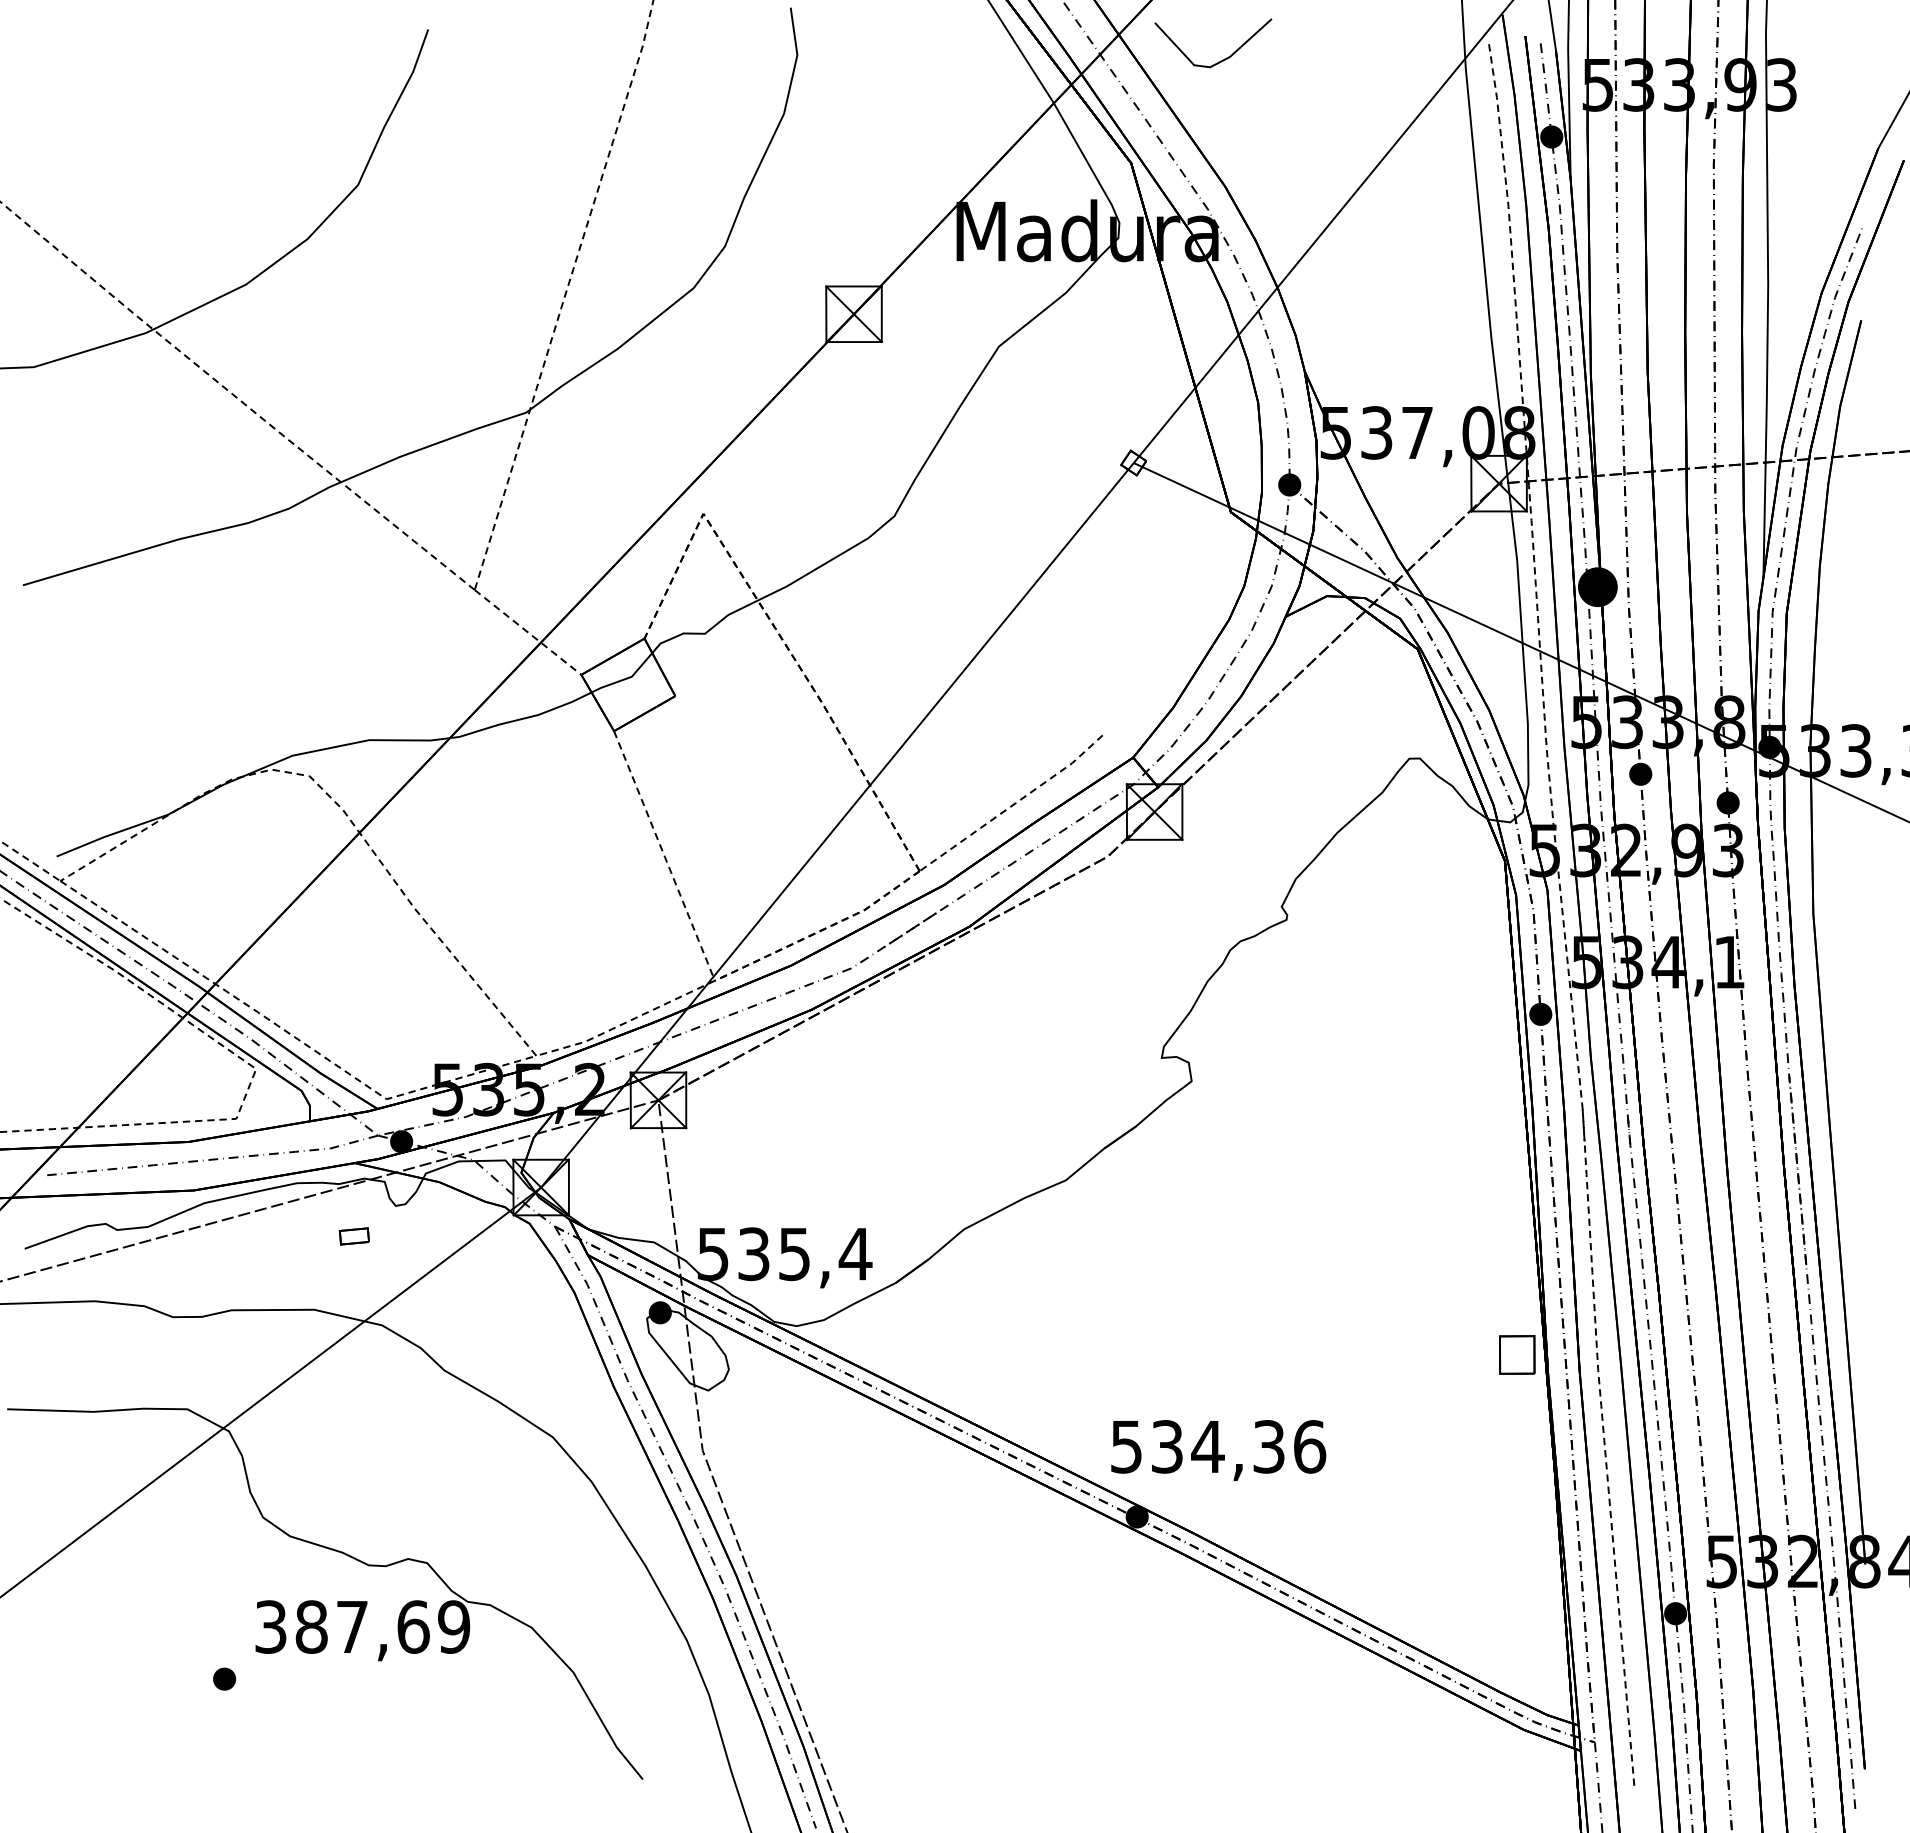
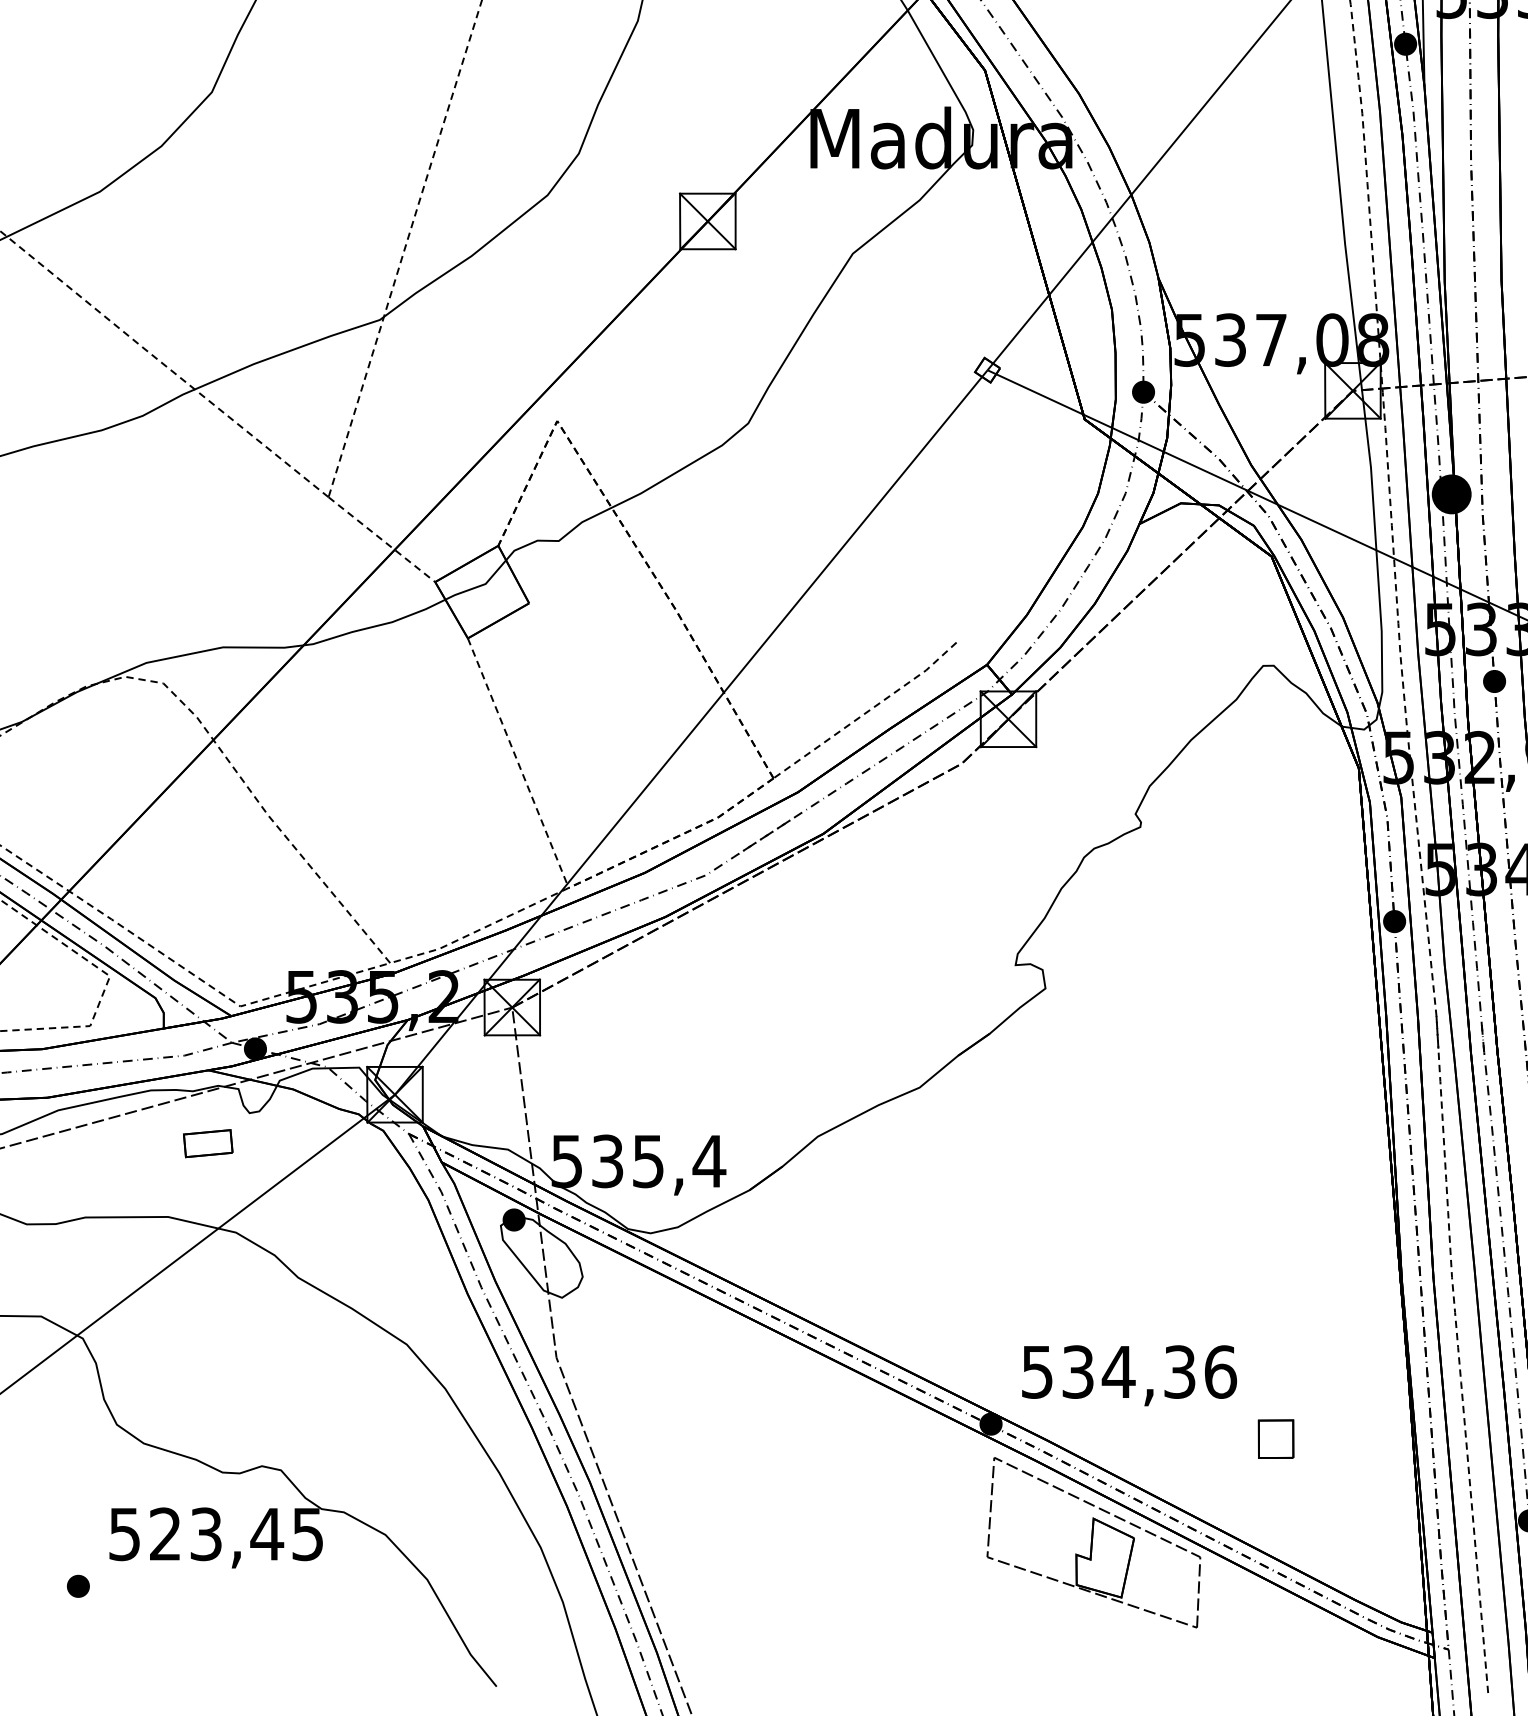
part: (354, 1236) -> (208, 1143), size x1.67
part: (1517, 1354) -> (1276, 1438), moved
text: (1218, 1450) -> (1129, 1375), moved
text: (363, 1626) -> (217, 1533), 387,69 -> 523,45
part: (1239, 1635) -> (1093, 1542), added

